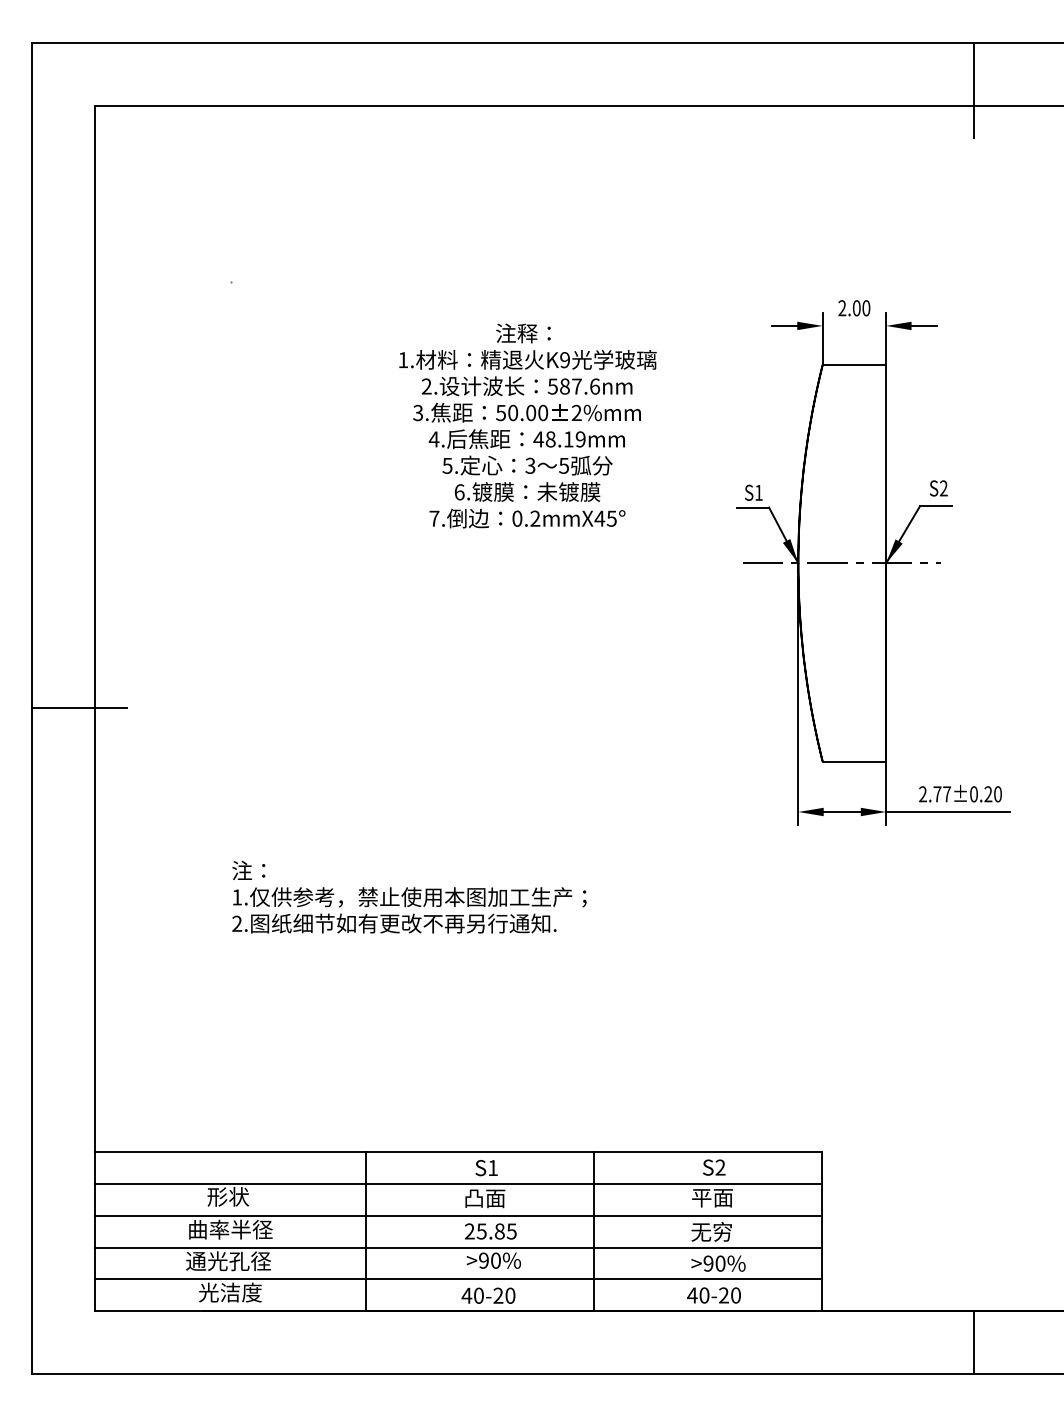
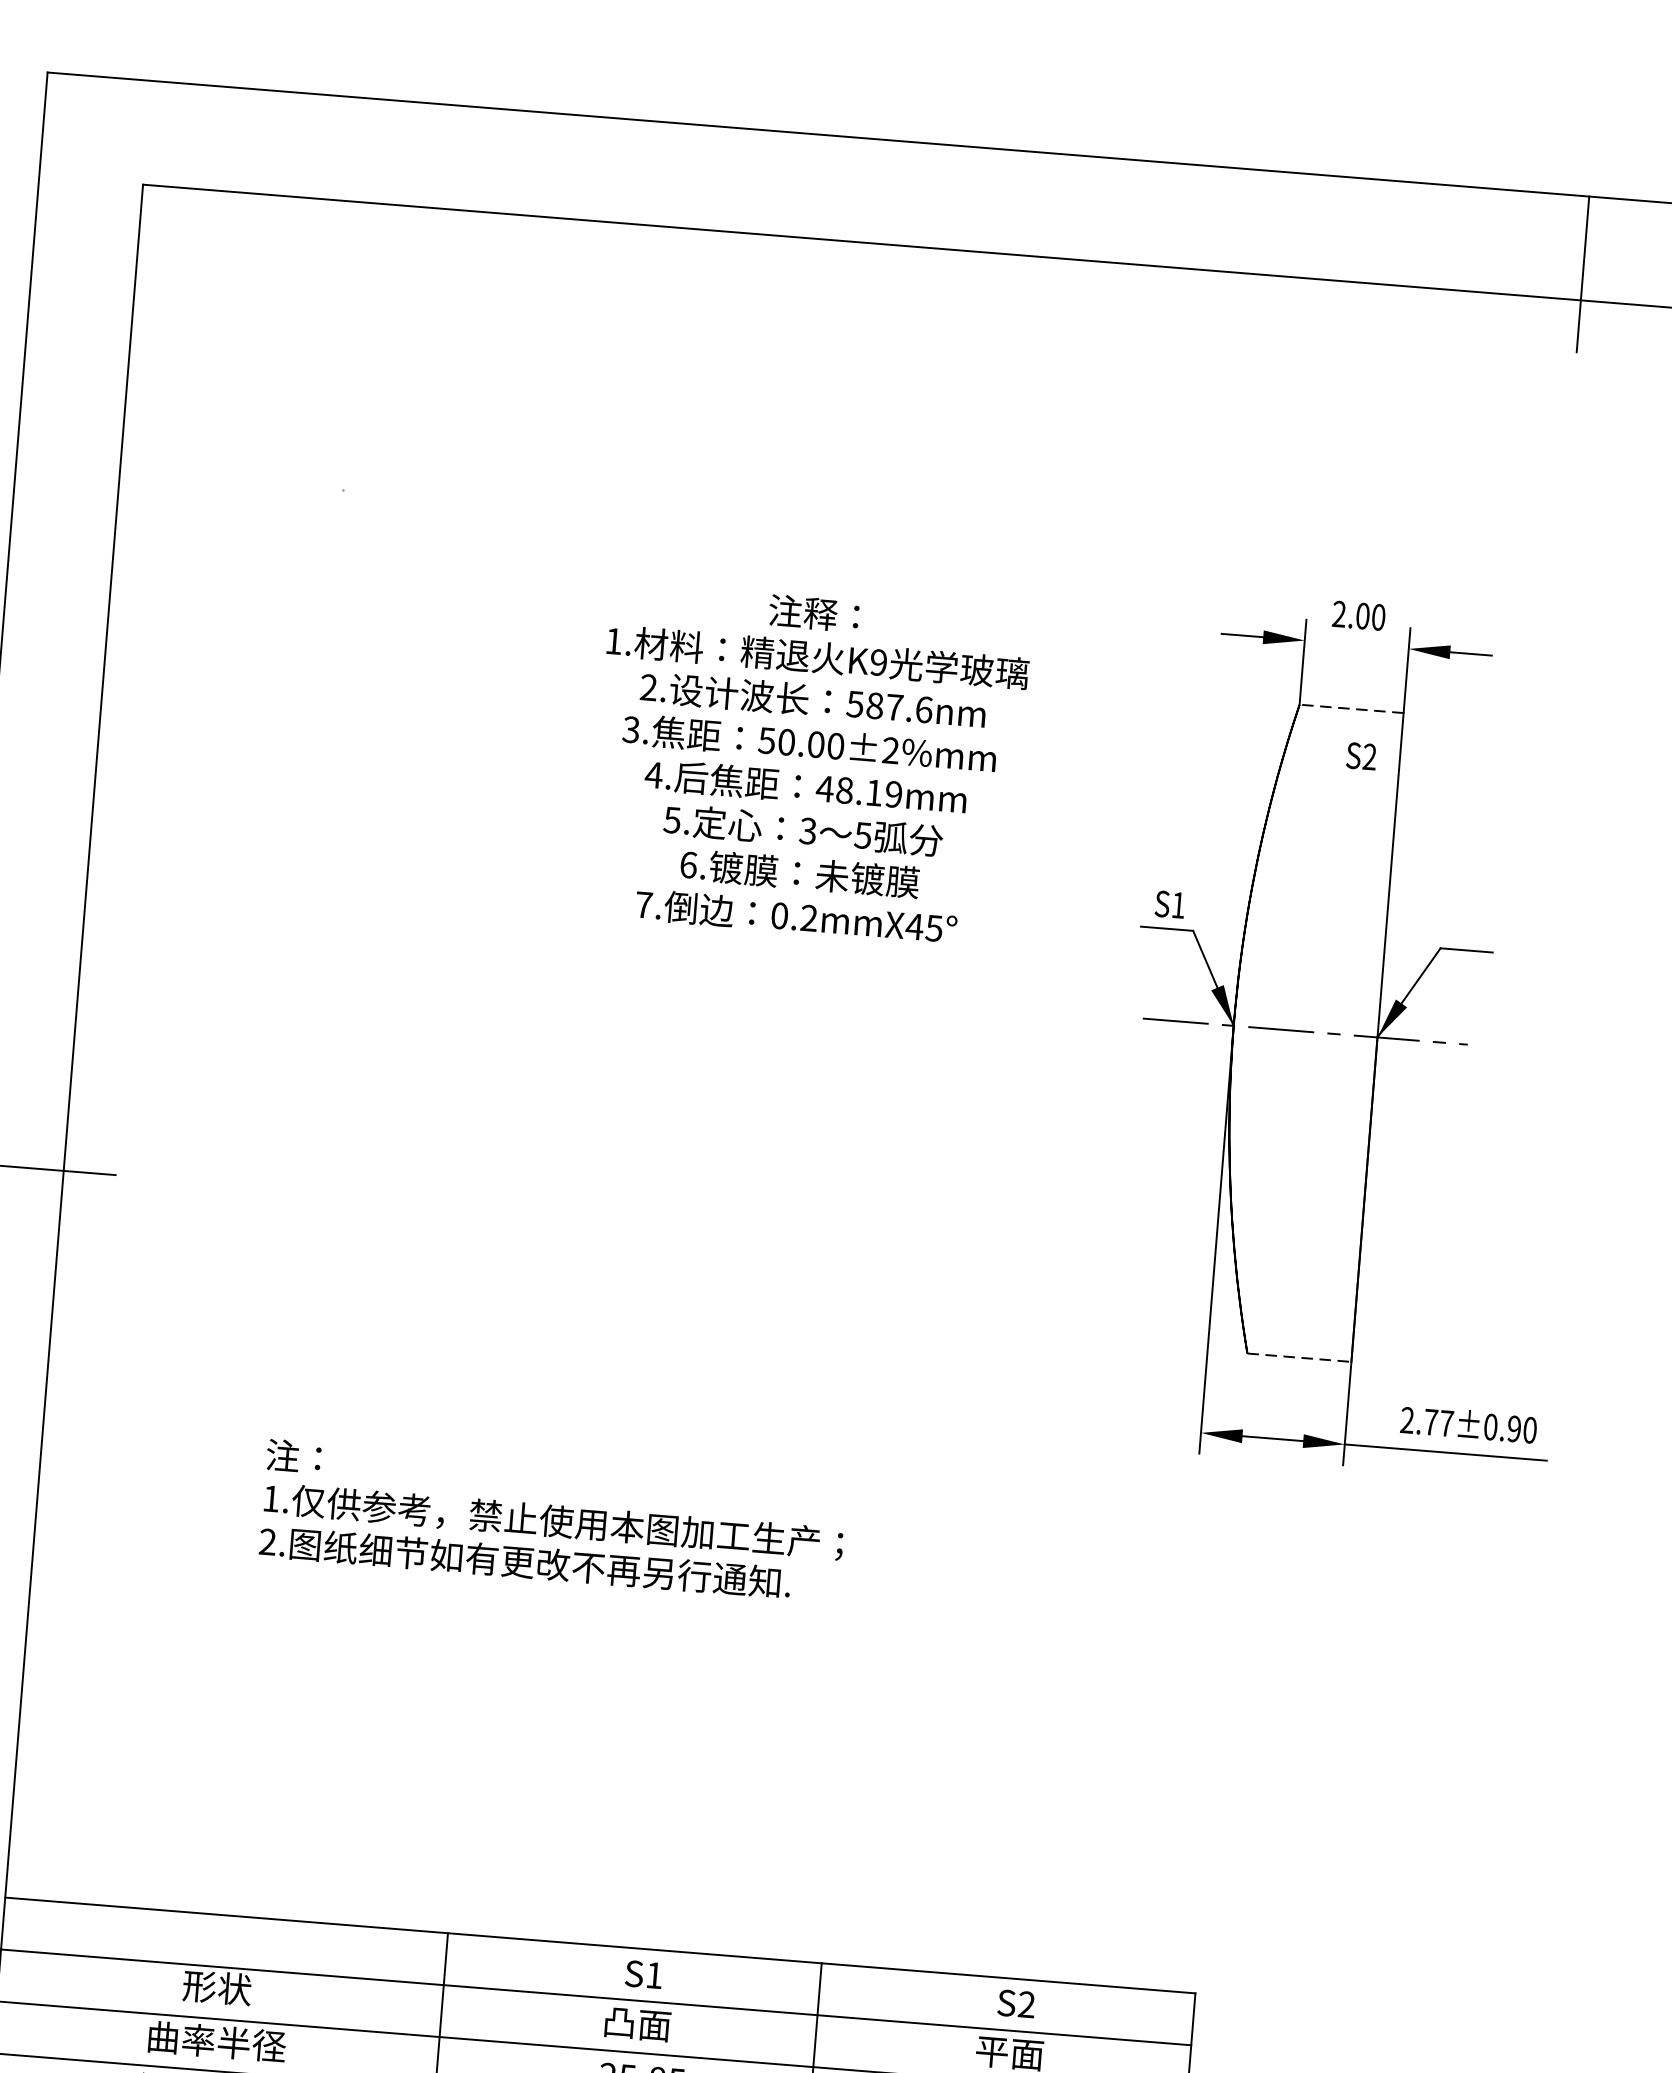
line: (854, 365) -> (1351, 709), solid -> dashed
text: (938, 488) -> (1361, 756), moved
line: (854, 761) -> (1299, 1357), solid -> dashed
text: (988, 794) -> (1514, 1429), 2.77±0.20 -> 2.77±0.90

